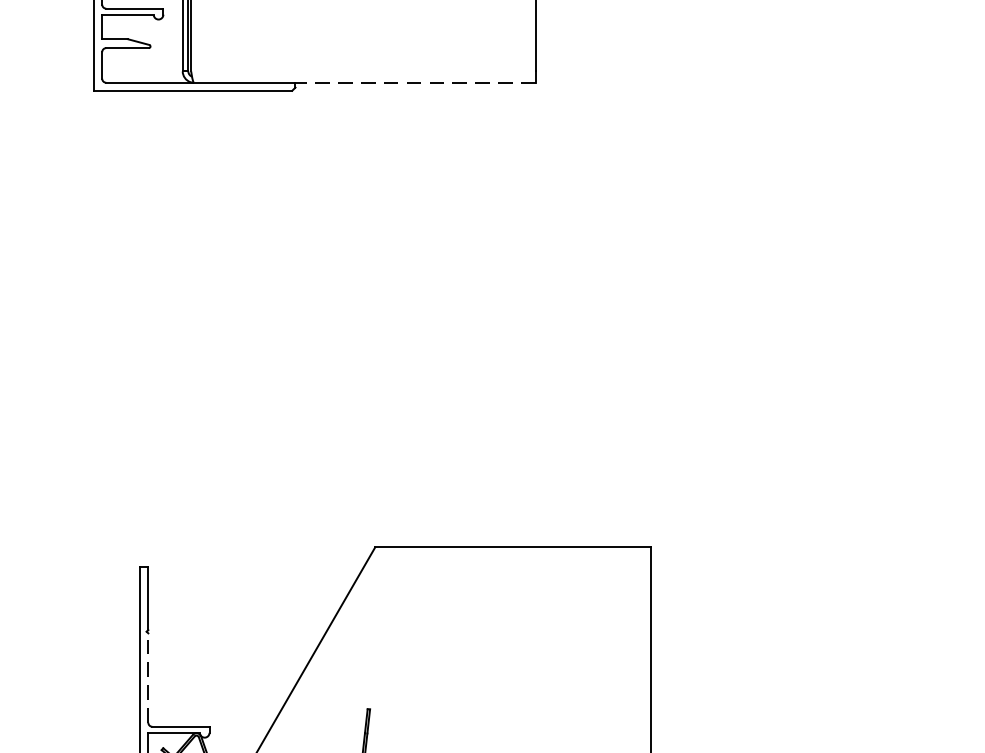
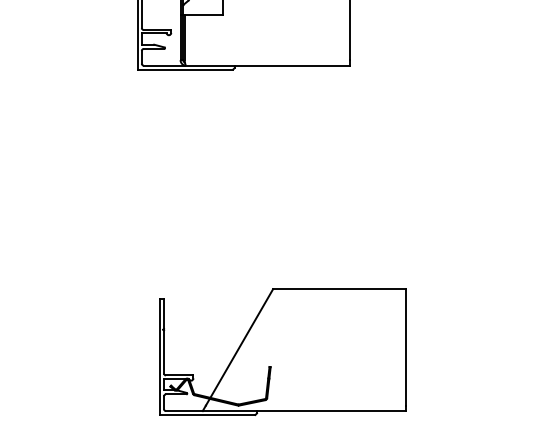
line: (415, 82) -> (292, 65), dashed -> solid
line: (149, 676) -> (164, 351), dashed -> solid

